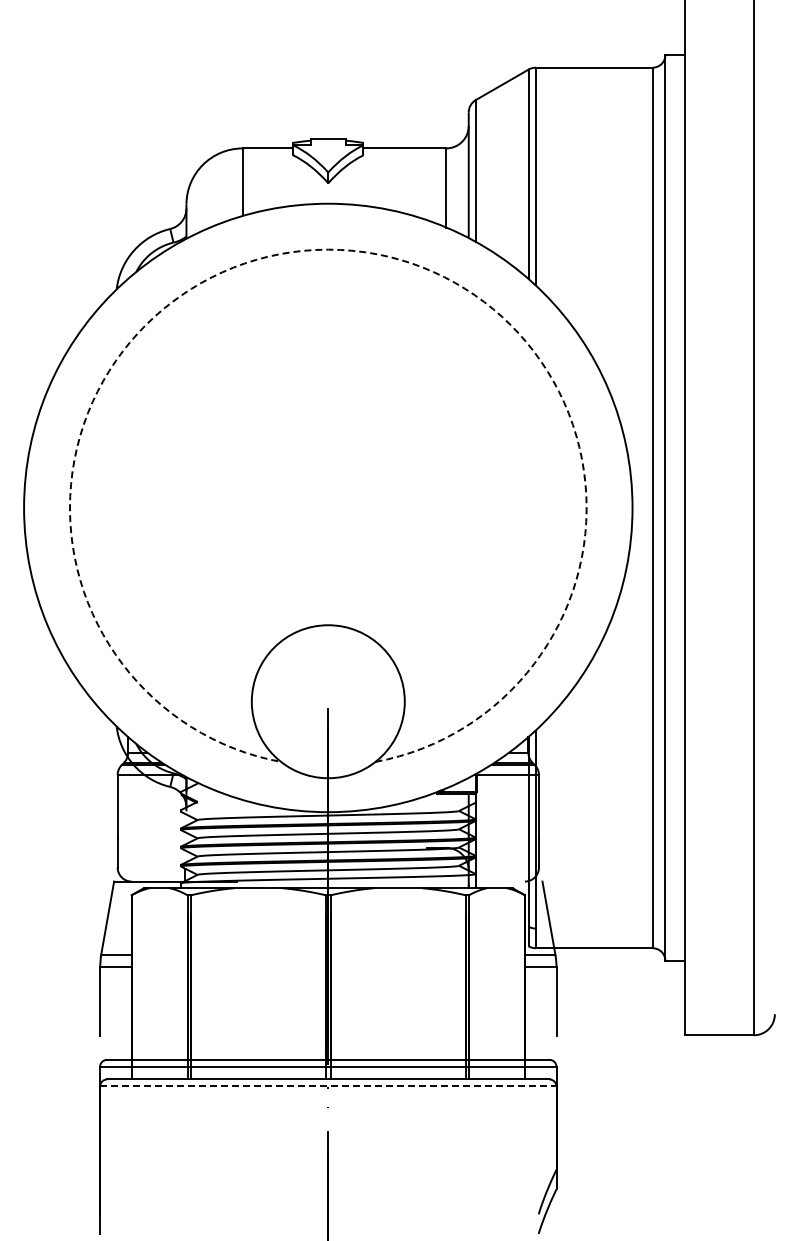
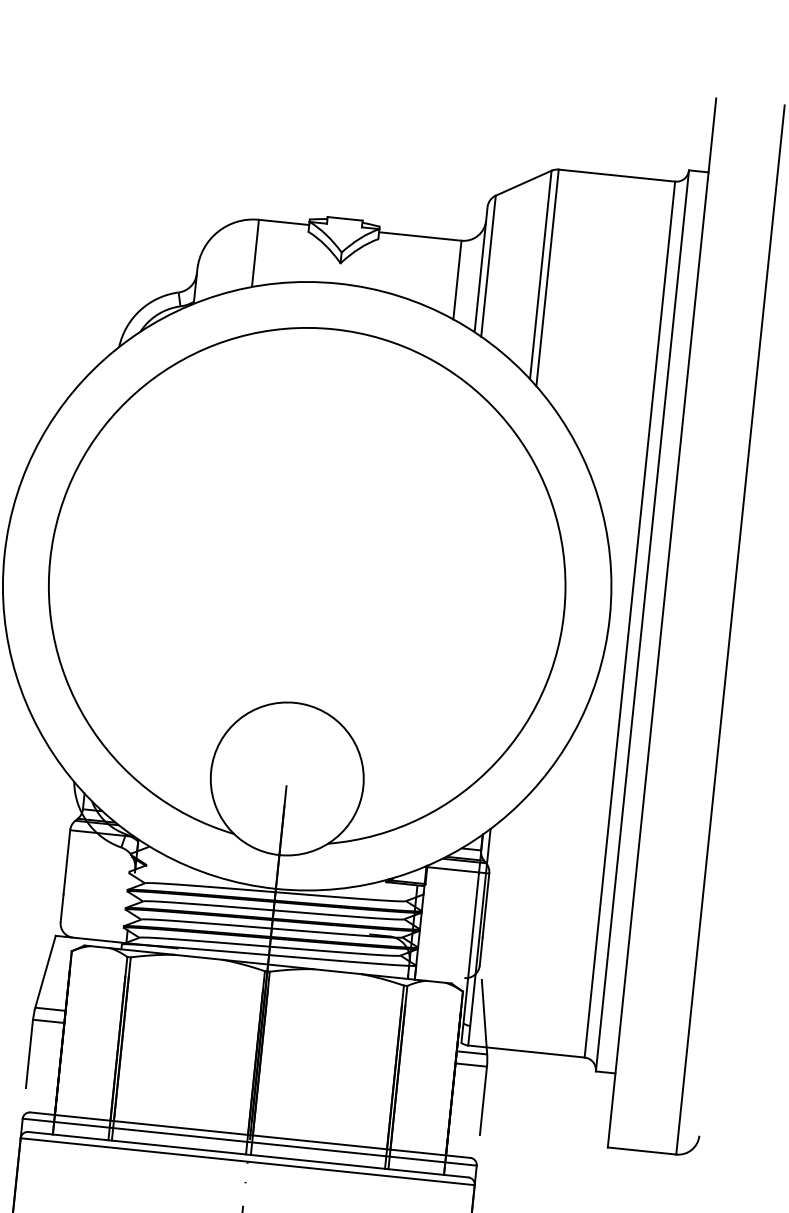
arc: (328, 249) -> (333, 329), dashed -> solid
line: (328, 1086) -> (247, 1161), dashed -> solid

